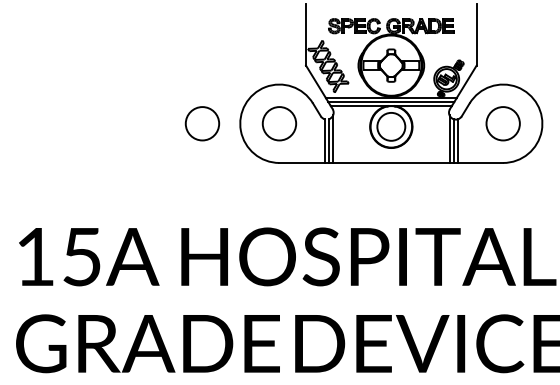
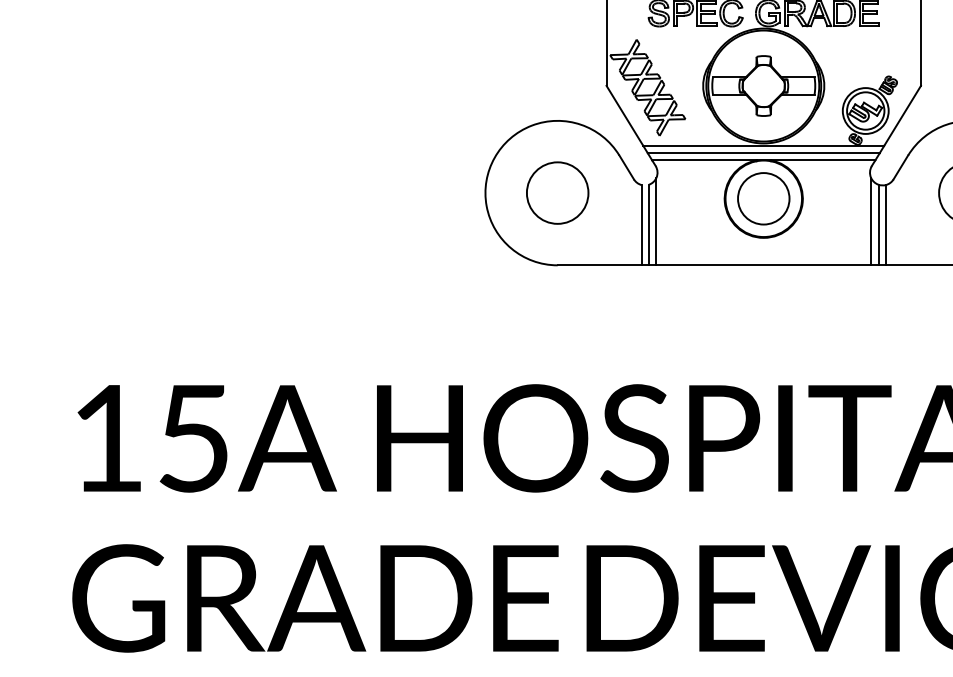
circle: (202, 123) -> (415, 192), removed

